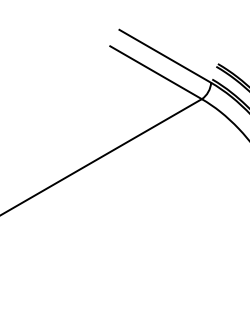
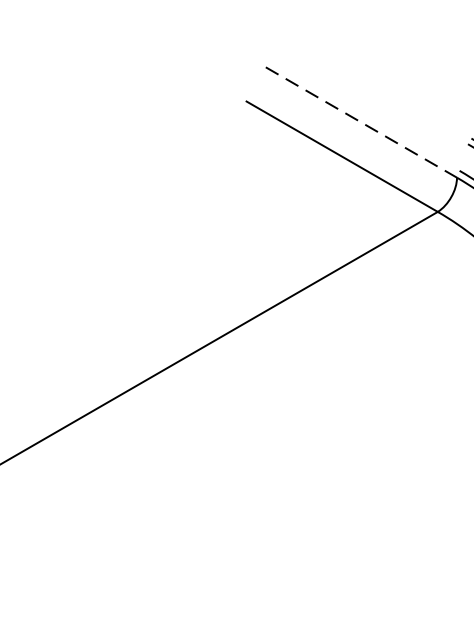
line: (165, 56) -> (361, 122), solid -> dashed

